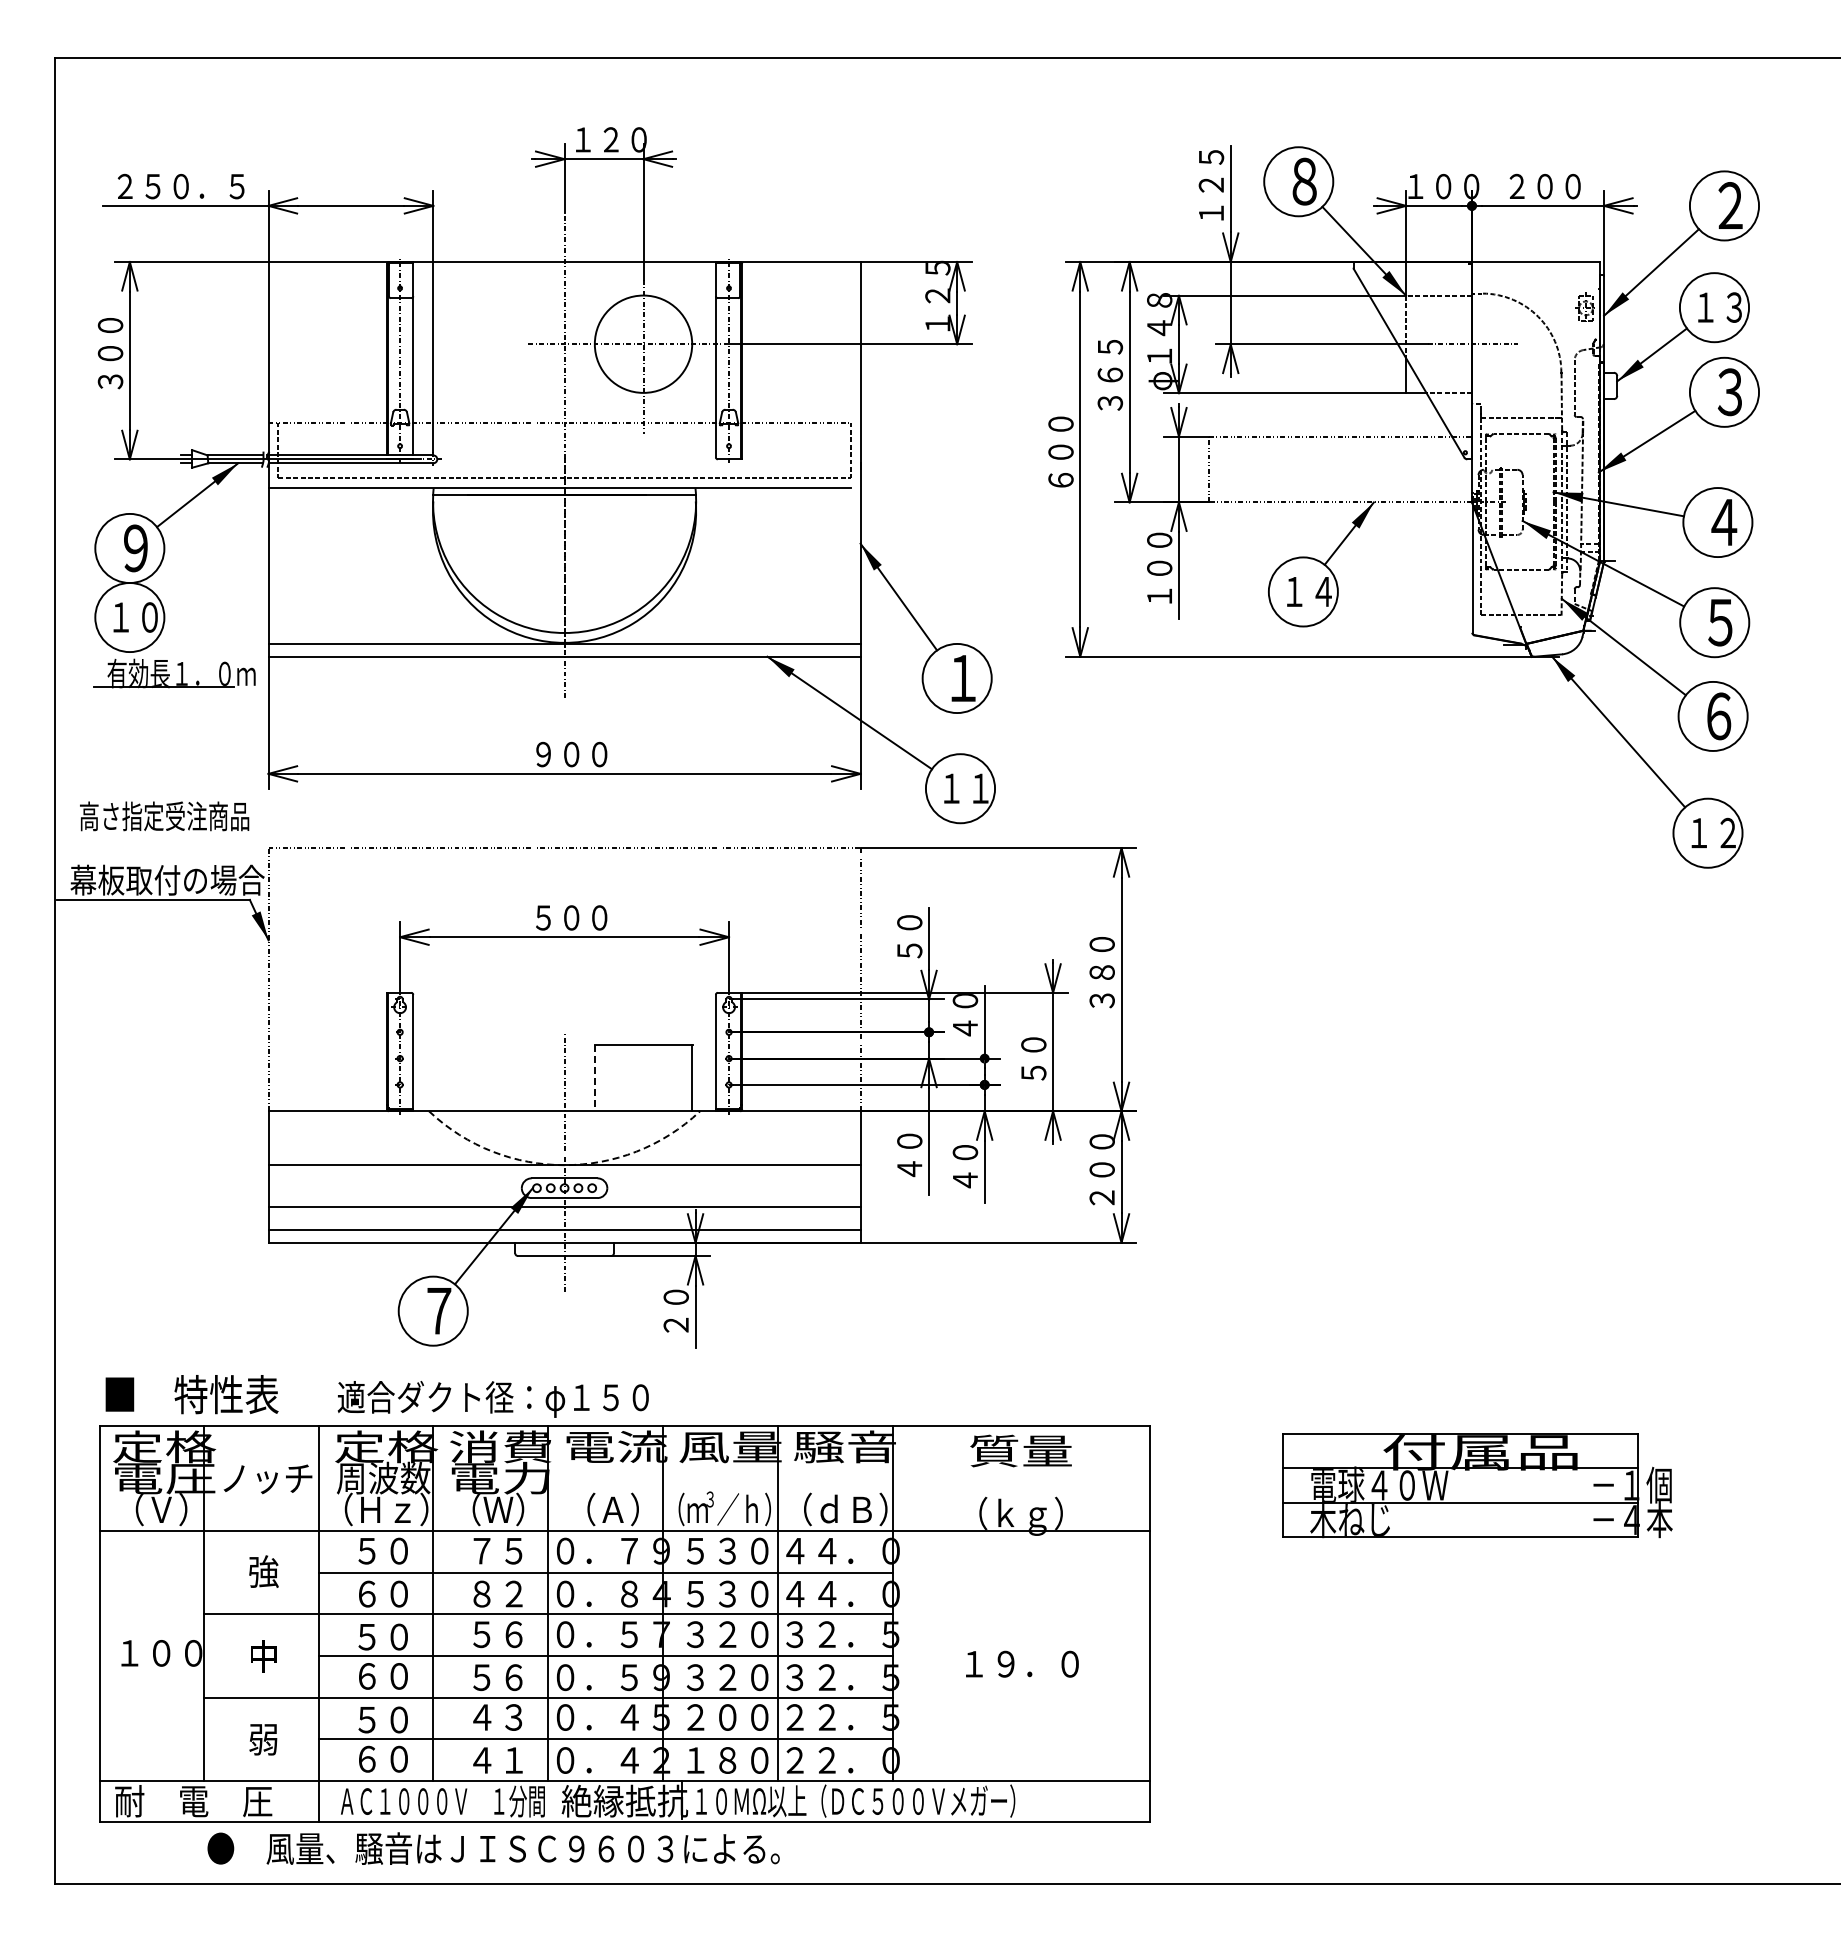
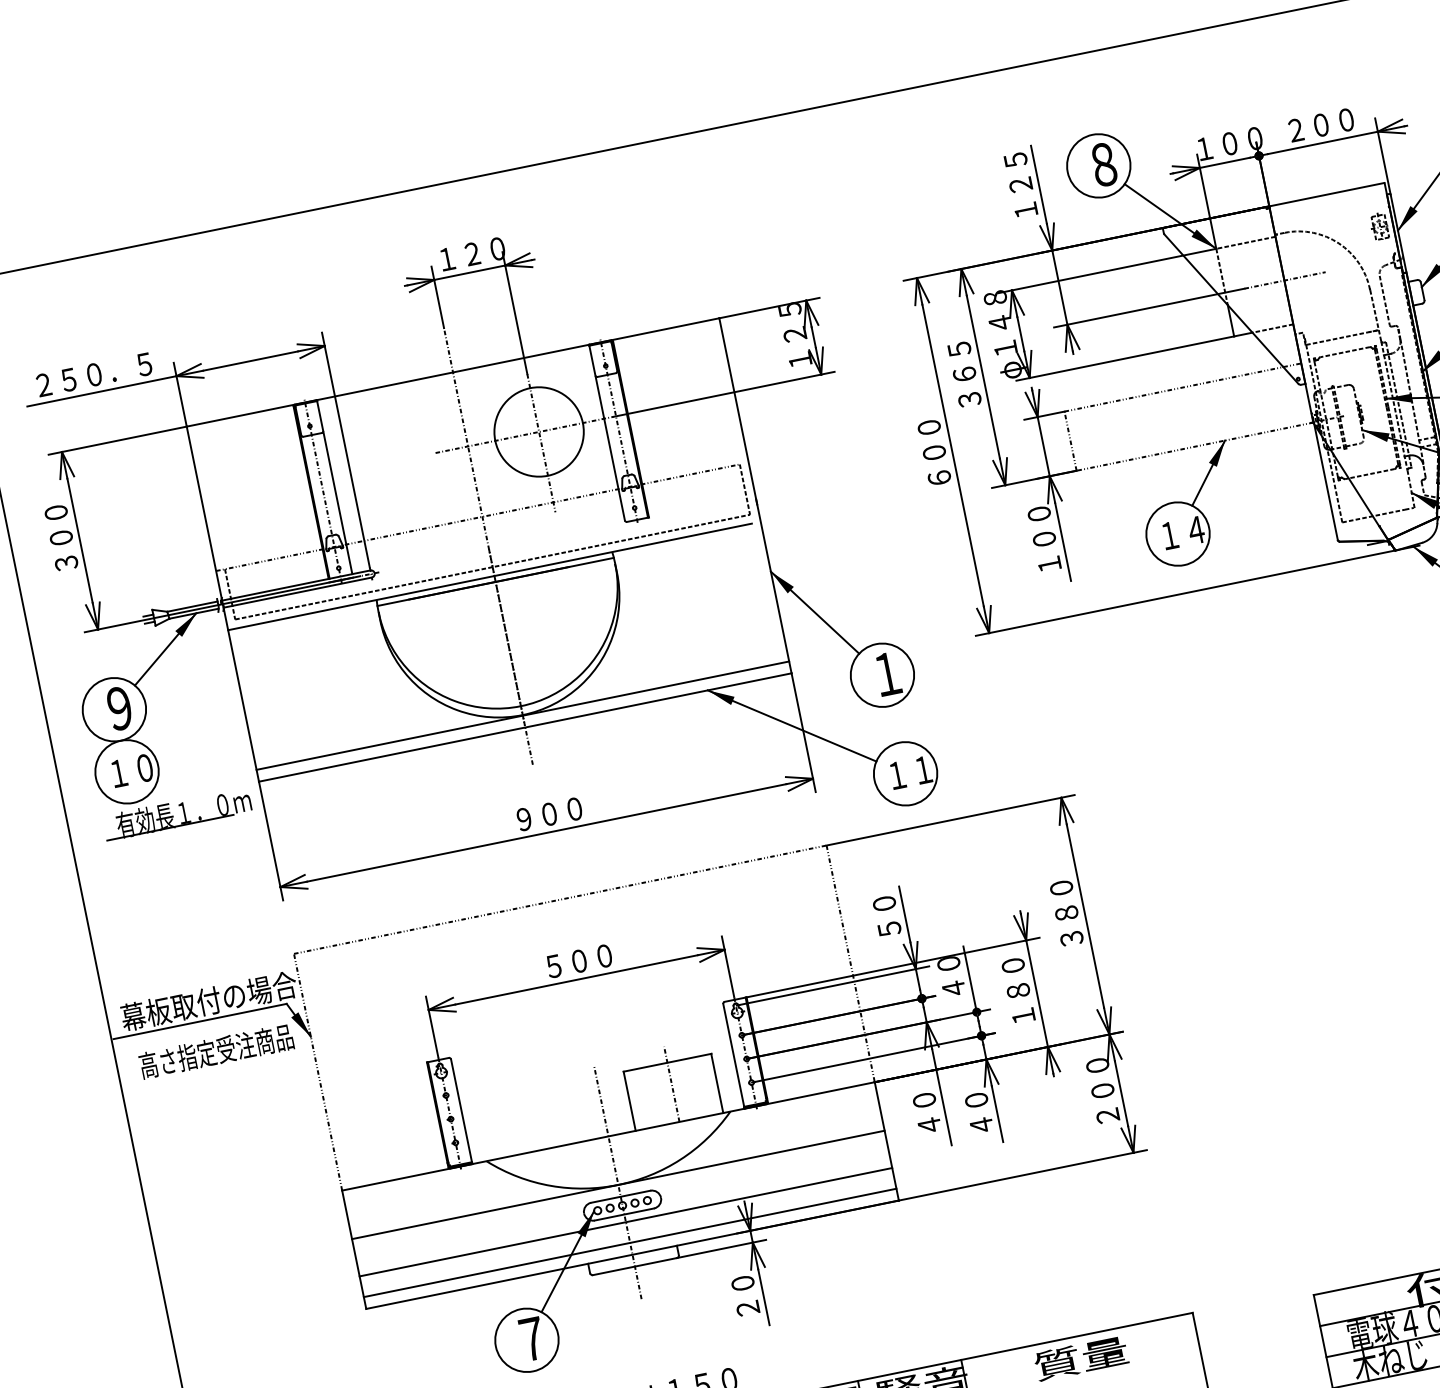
text: (164, 816) -> (216, 1051), moved
text: (1033, 1044) -> (1018, 990), ５０ -> １８０
line: (643, 1069) -> (671, 1084), added
line: (594, 1078) -> (629, 1101), dashed -> solid
arc: (564, 1165) -> (618, 1185), dashed -> solid

